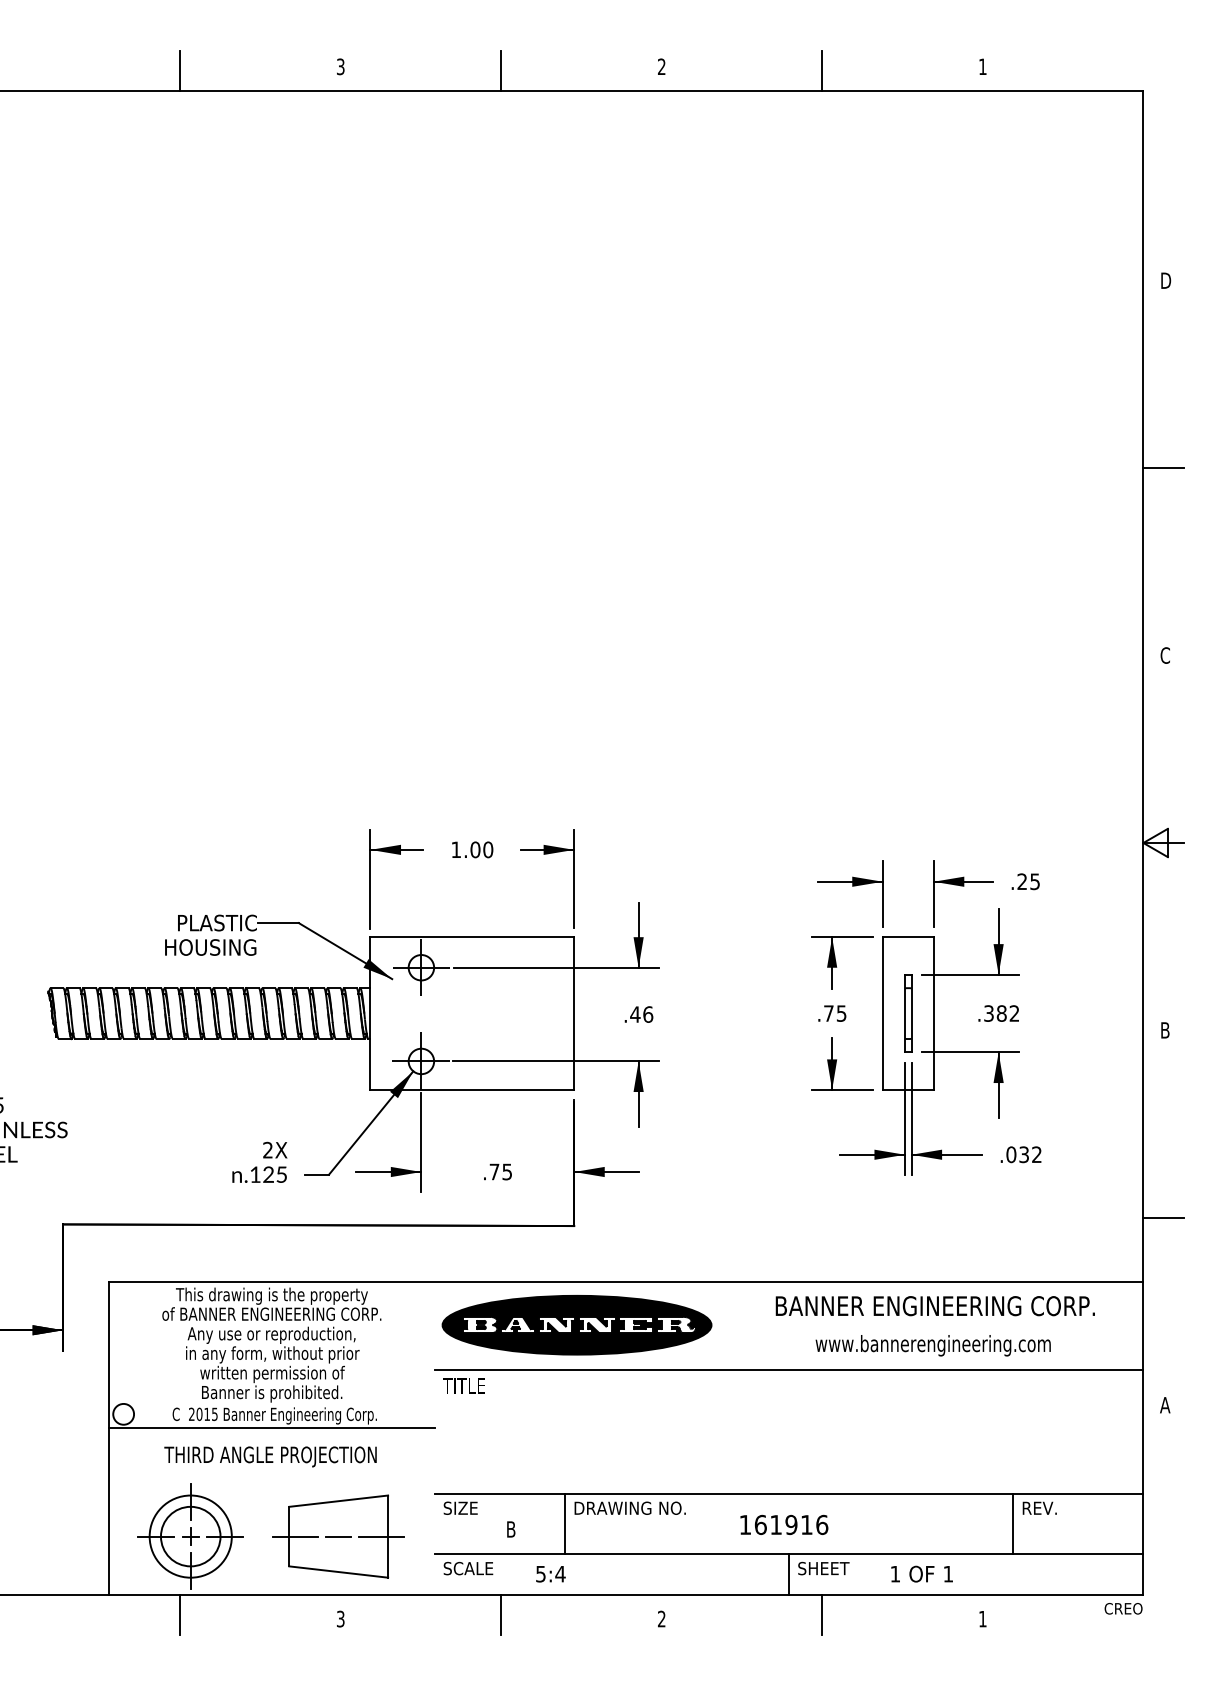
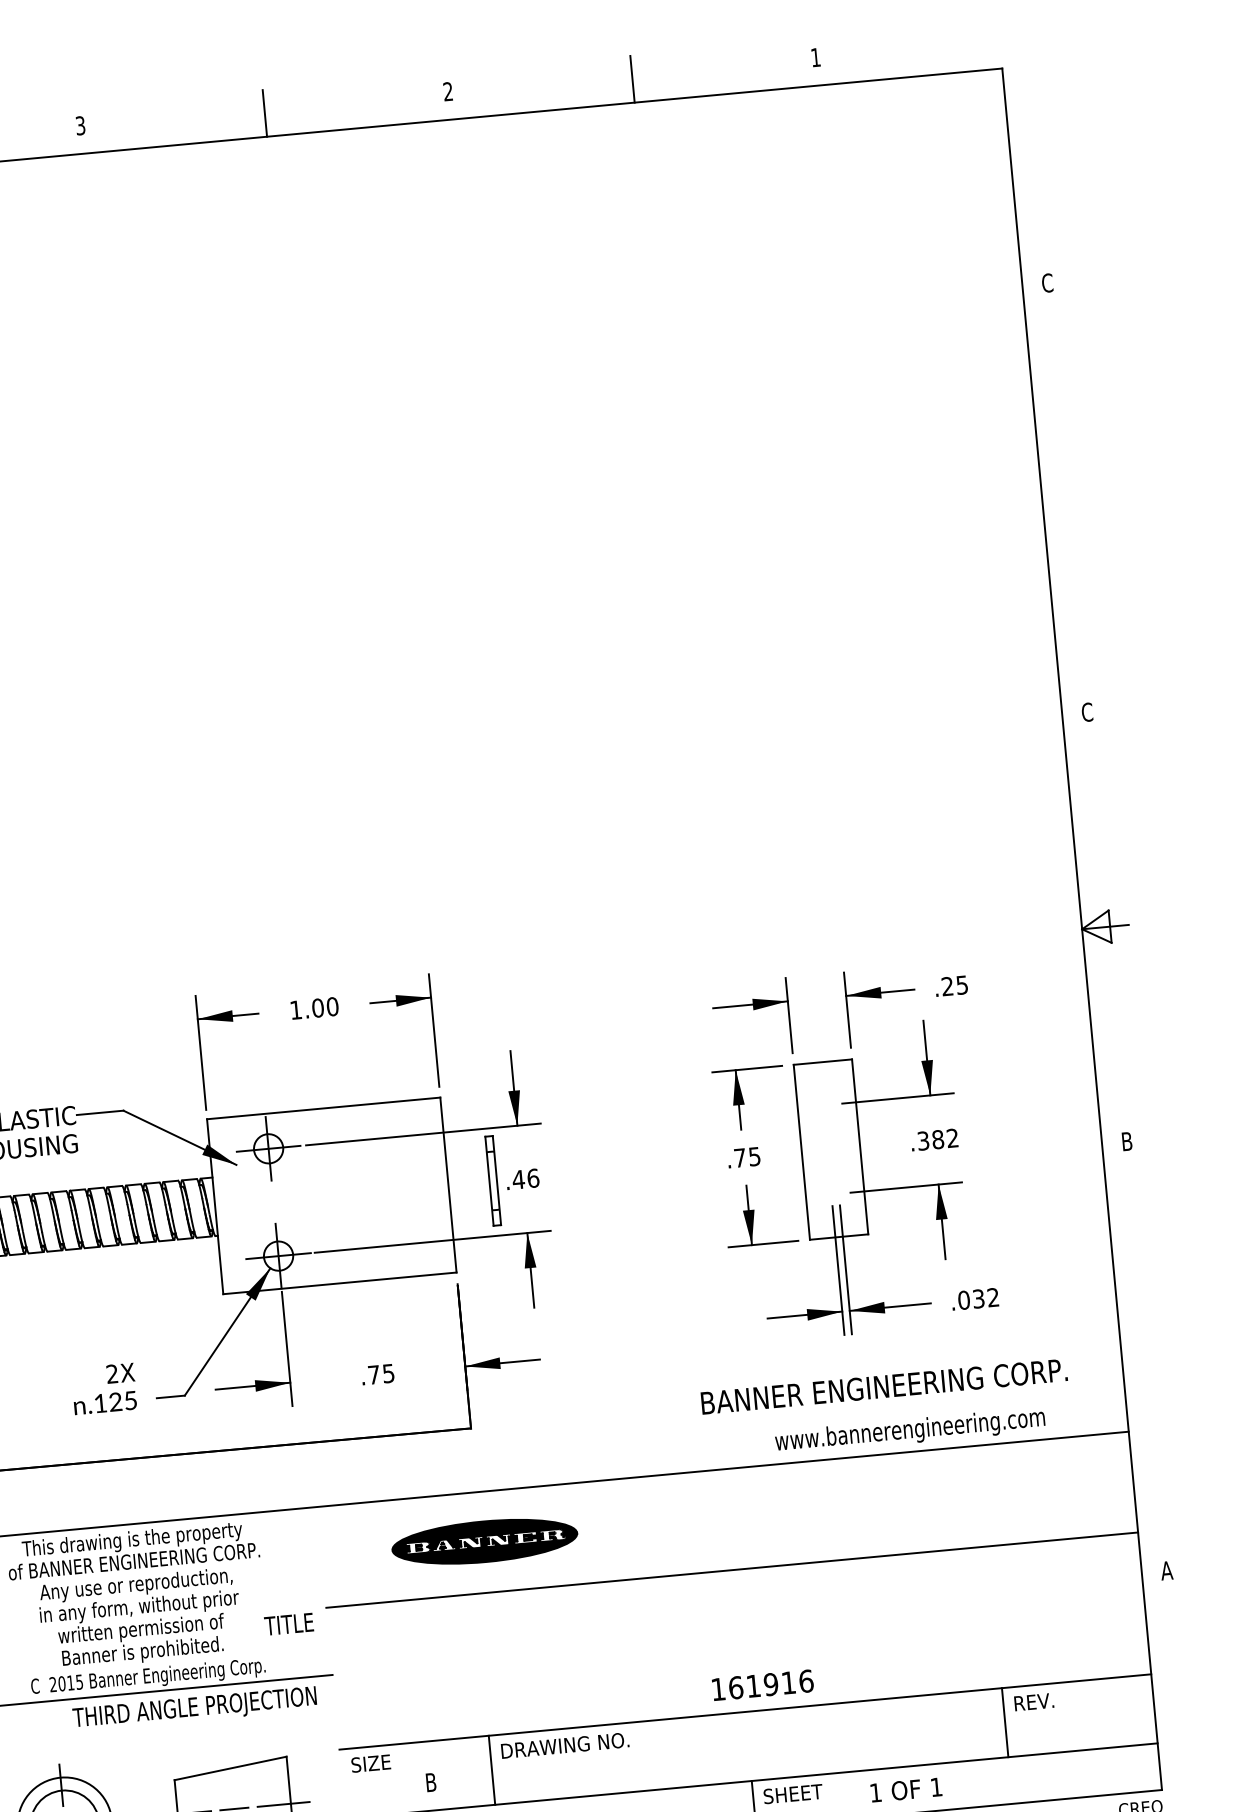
text: (1165, 280) -> (1047, 282), D -> C
line: (1163, 468) -> (1065, 498), removed
part: (908, 1013) -> (493, 1180), moved
line: (1163, 1217) -> (1144, 1355), removed
text: (934, 1306) -> (883, 1387), moved
part: (576, 1325) -> (484, 1542), size x0.6
text: (932, 1345) -> (909, 1430), moved
text: (463, 1385) -> (288, 1623), moved
text: (270, 1456) -> (194, 1708), moved
text: (784, 1524) -> (763, 1684), moved

